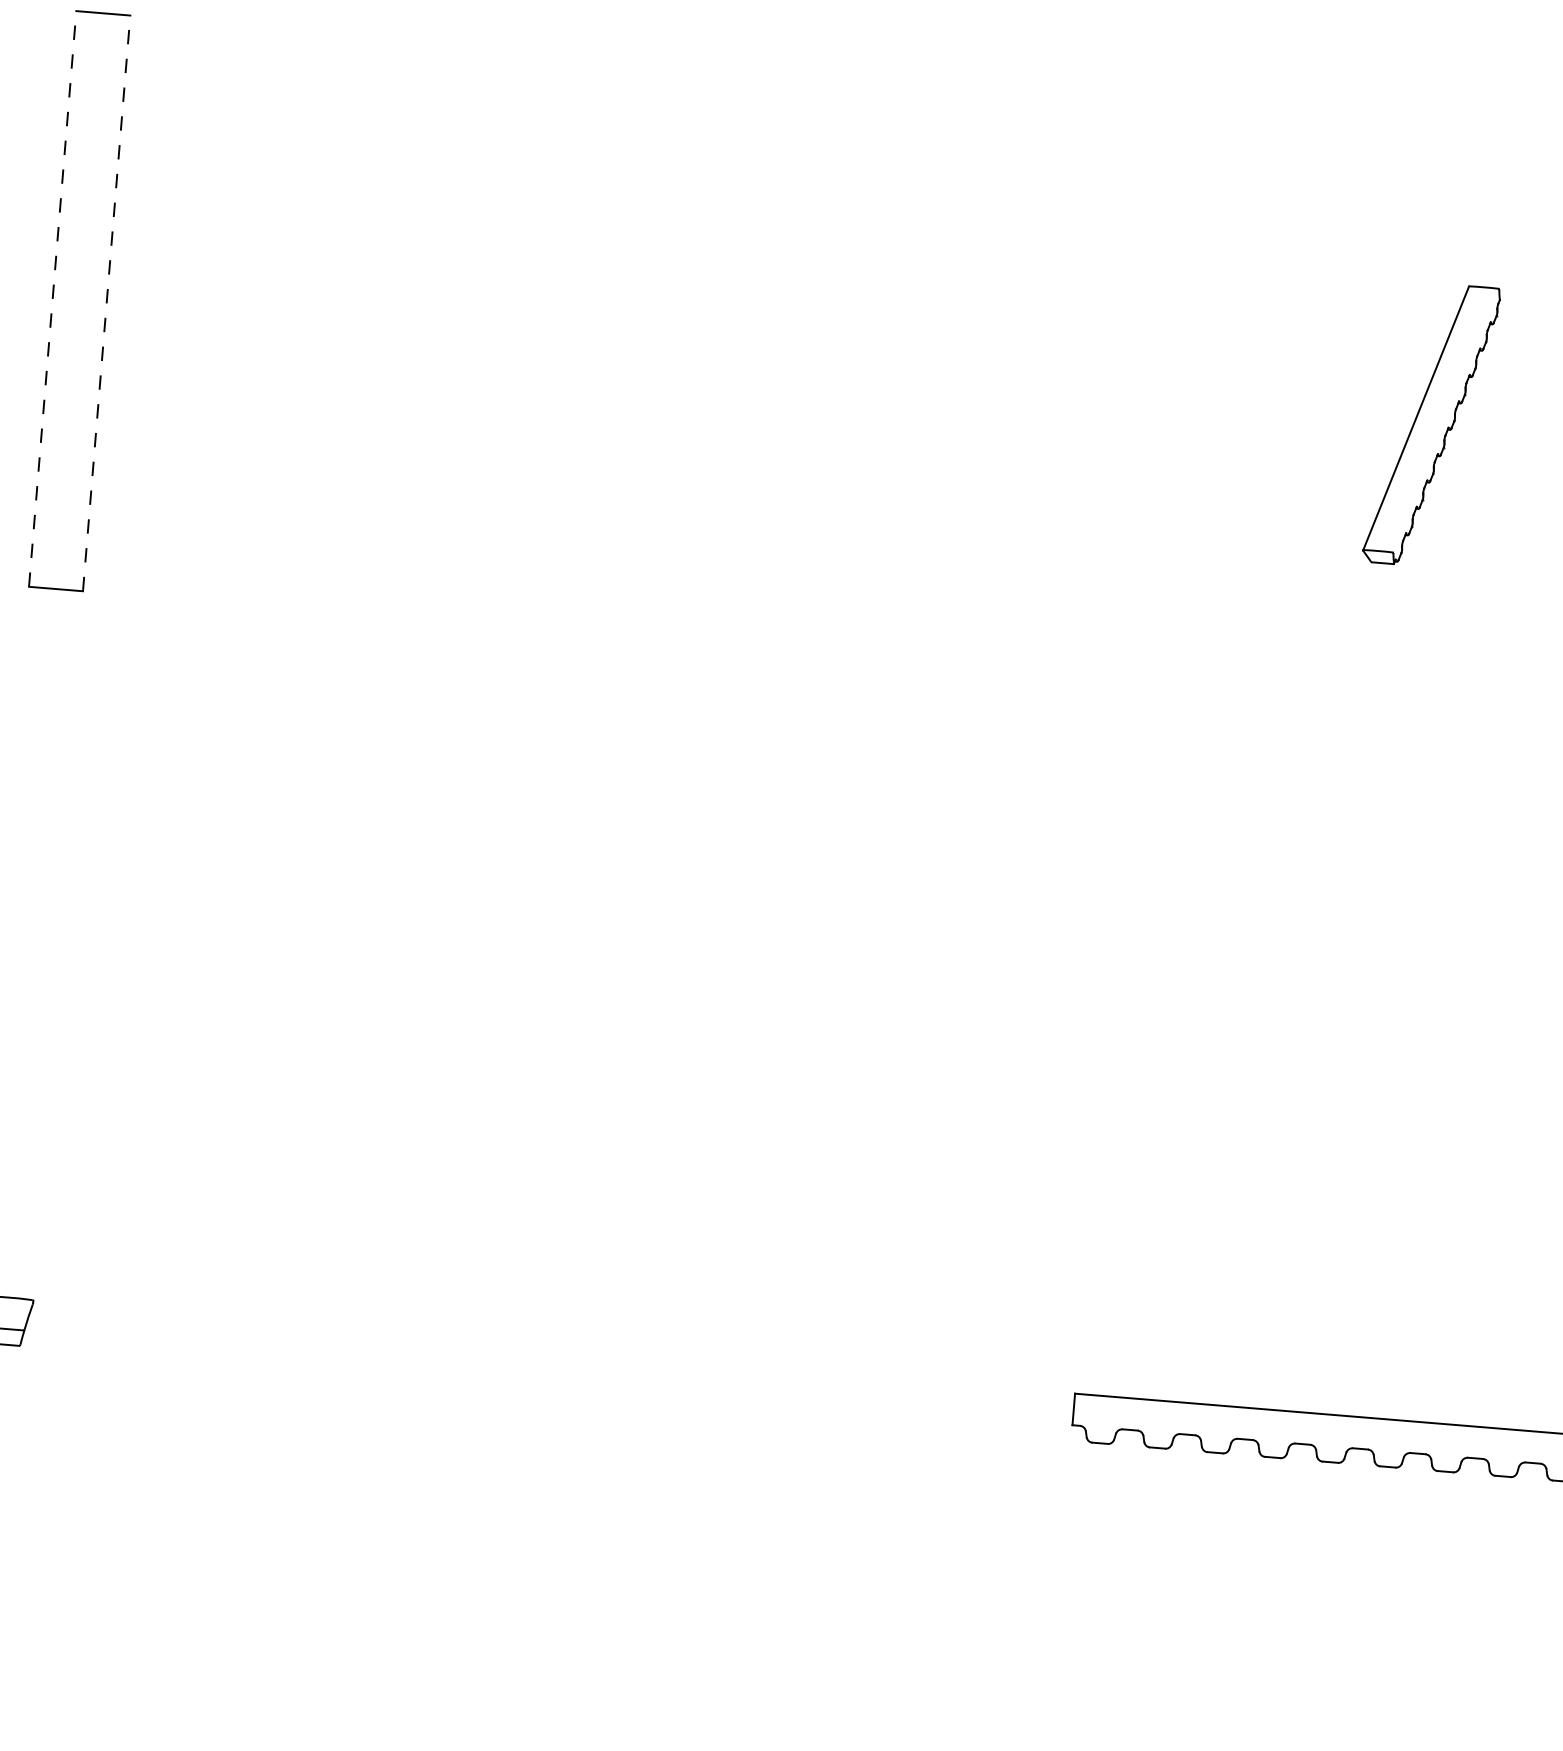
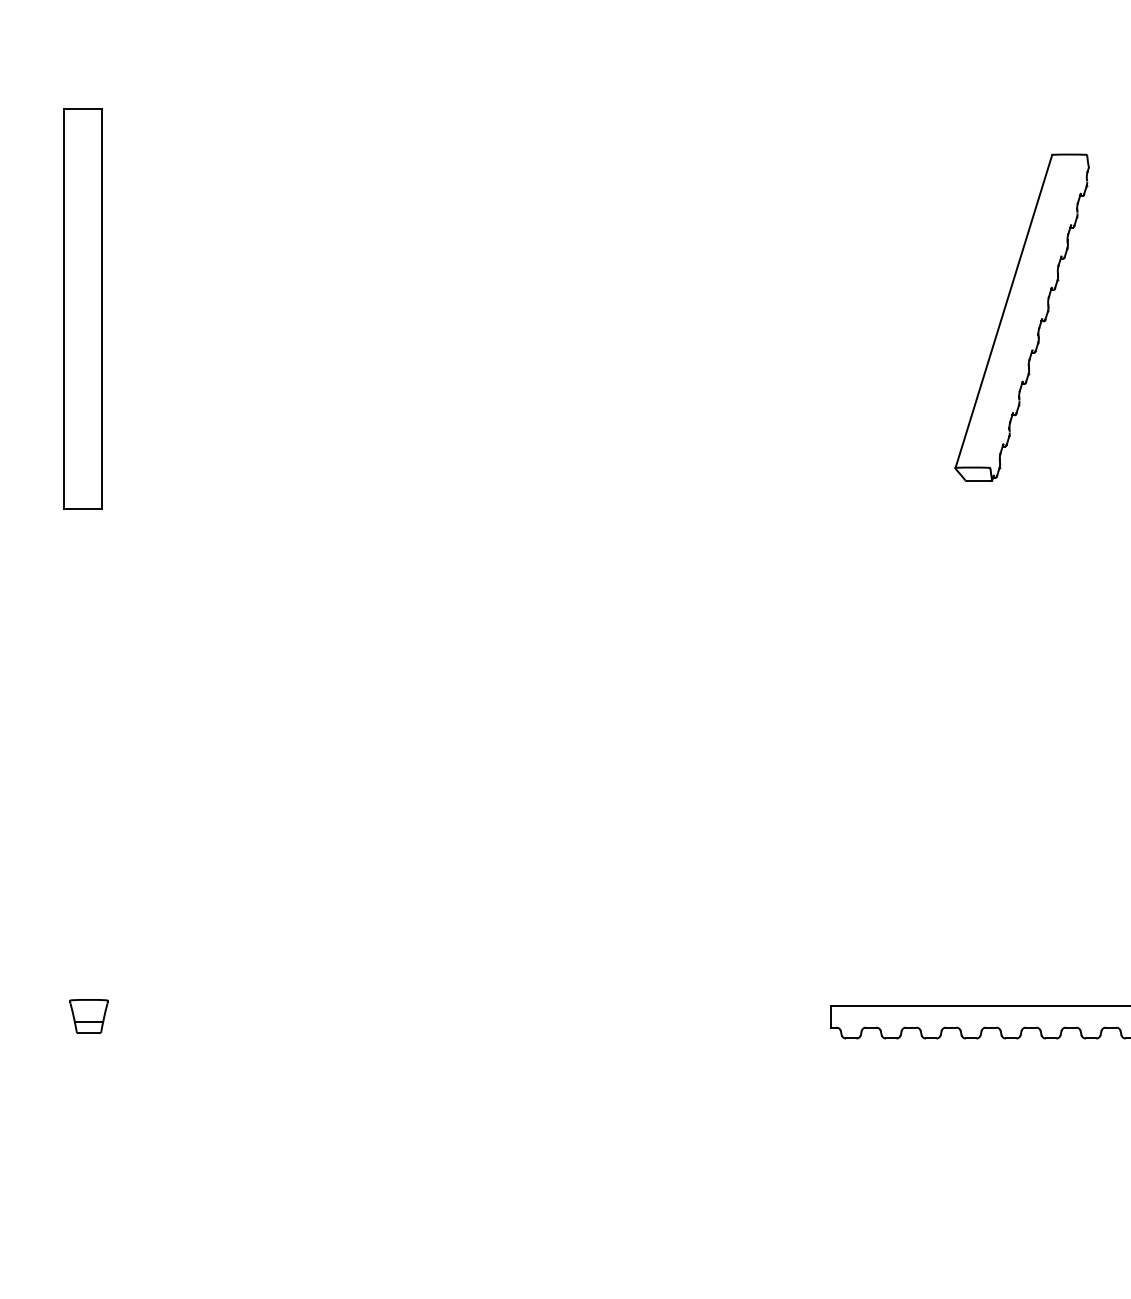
line: (53, 298) -> (64, 308), dashed -> solid
line: (106, 302) -> (101, 308), dashed -> solid
part: (1430, 424) -> (1021, 317), size x1.67

